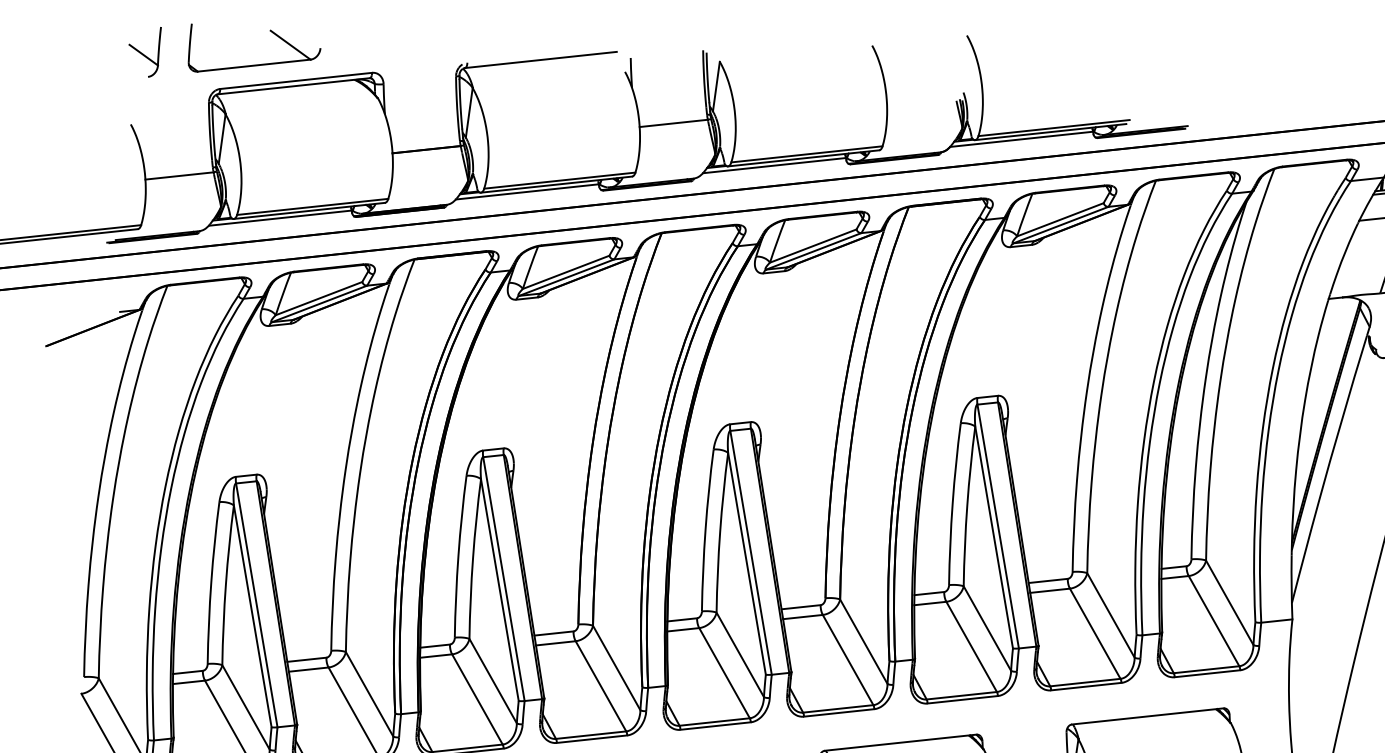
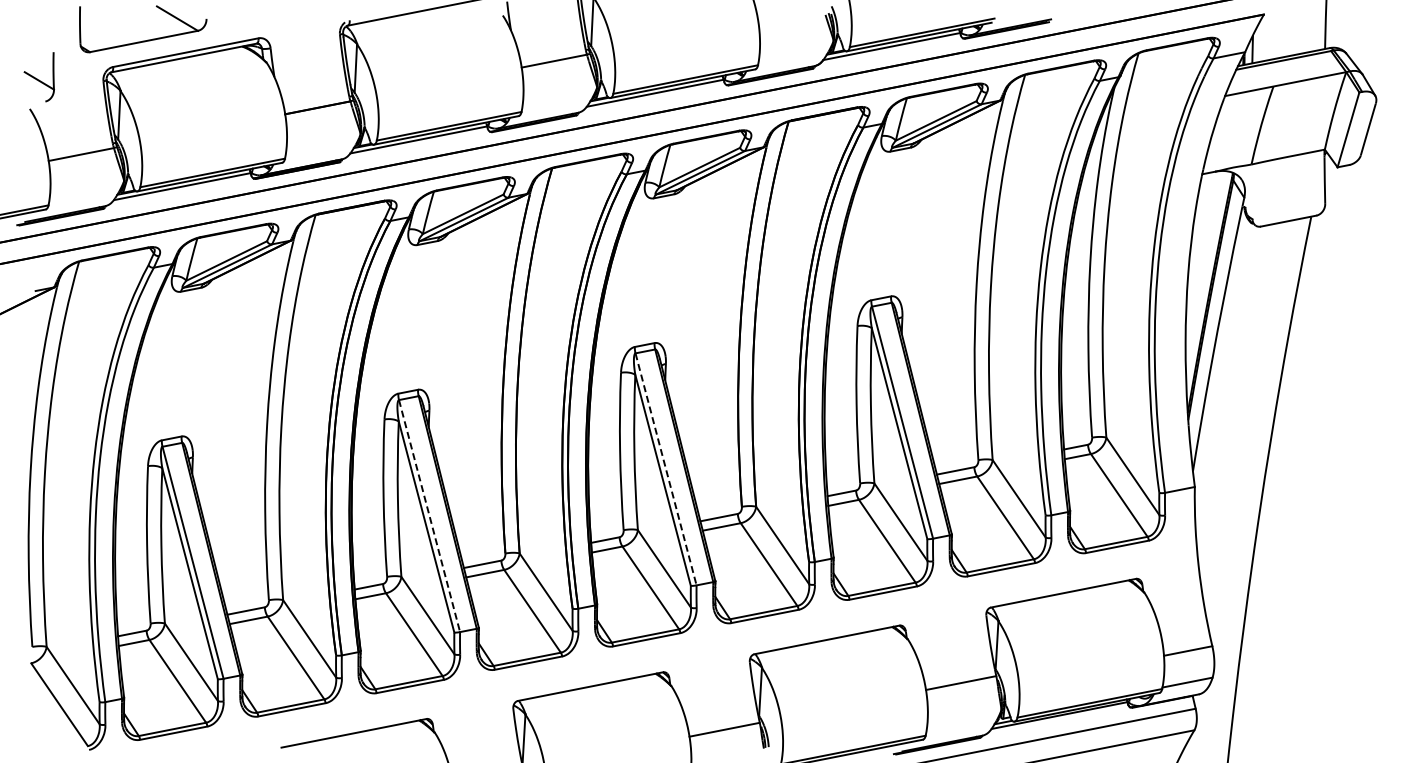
part: (143, 51) -> (38, 77), moved
line: (751, 552) -> (666, 469), solid -> dashed
line: (503, 579) -> (429, 516), solid -> dashed

